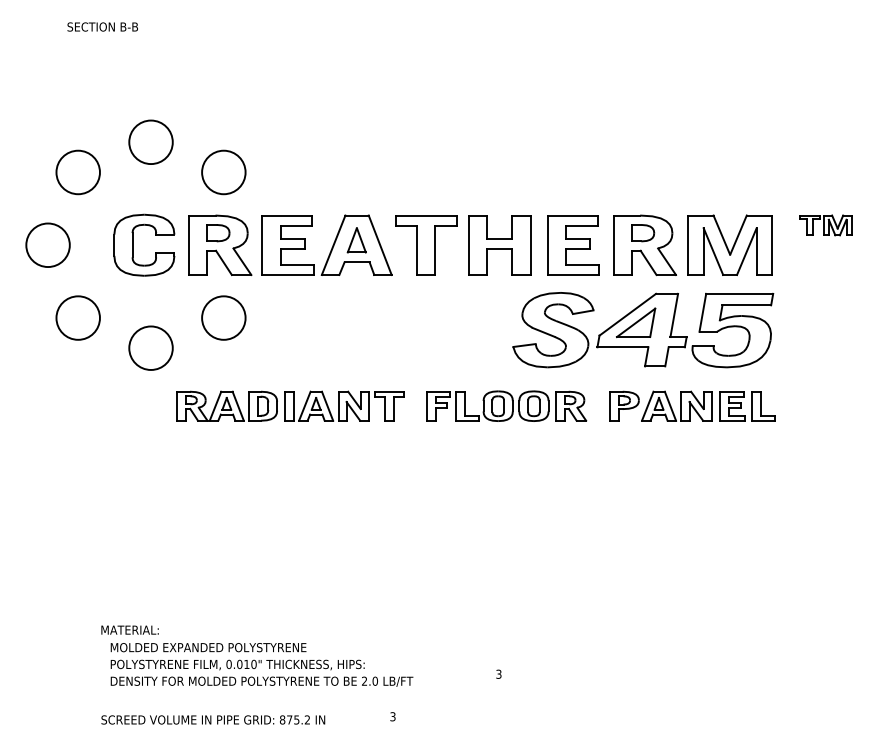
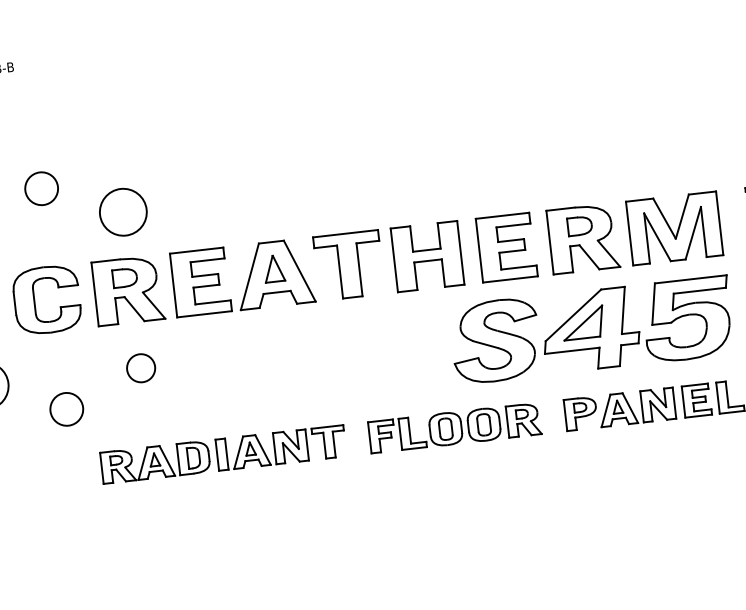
circle: (150, 141) -> (41, 188), size x0.7
circle: (223, 317) -> (140, 367), size x0.6
circle: (150, 347) -> (66, 408), size x0.7

